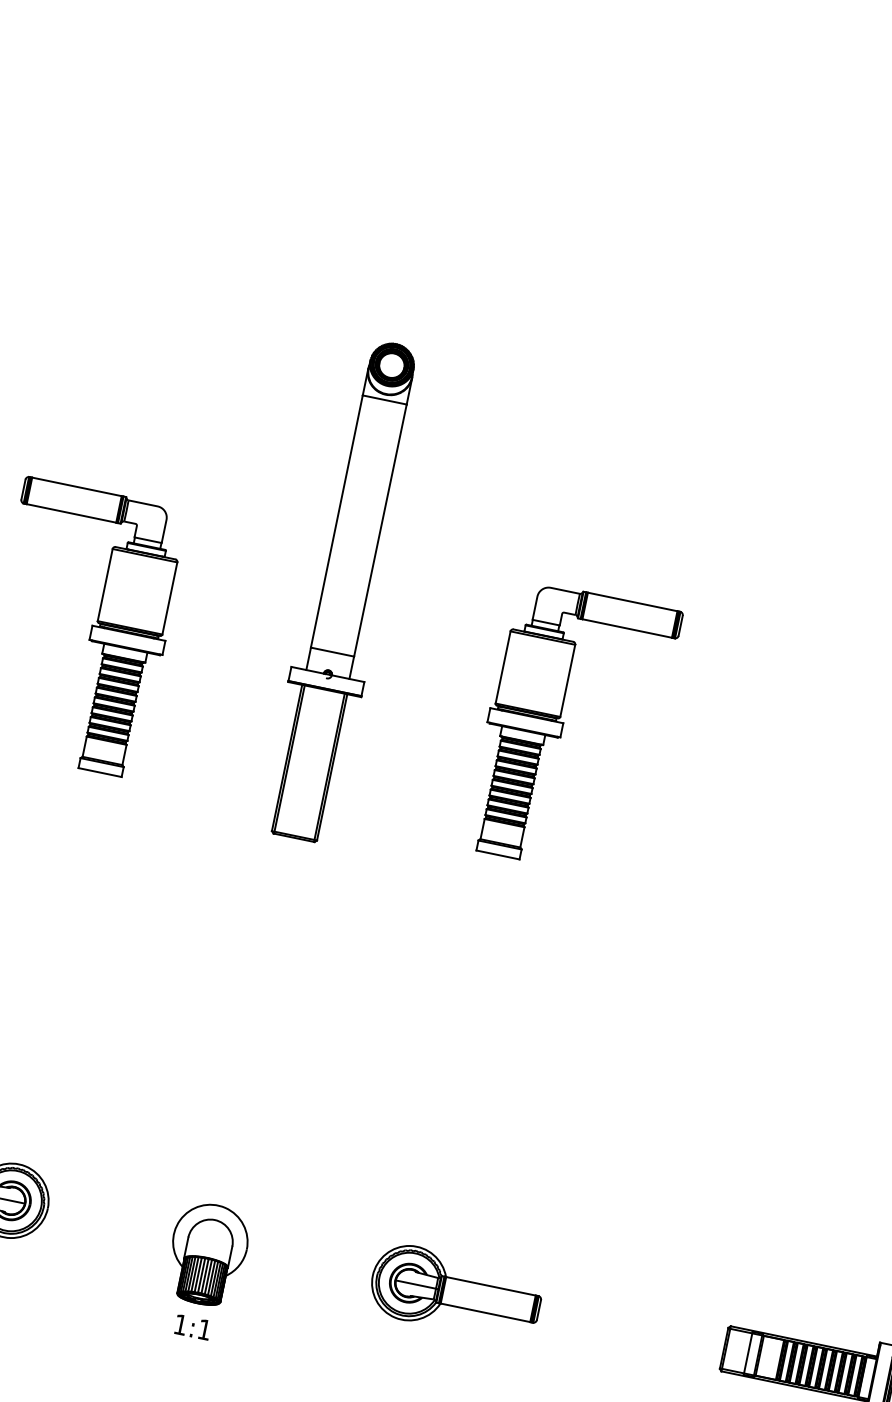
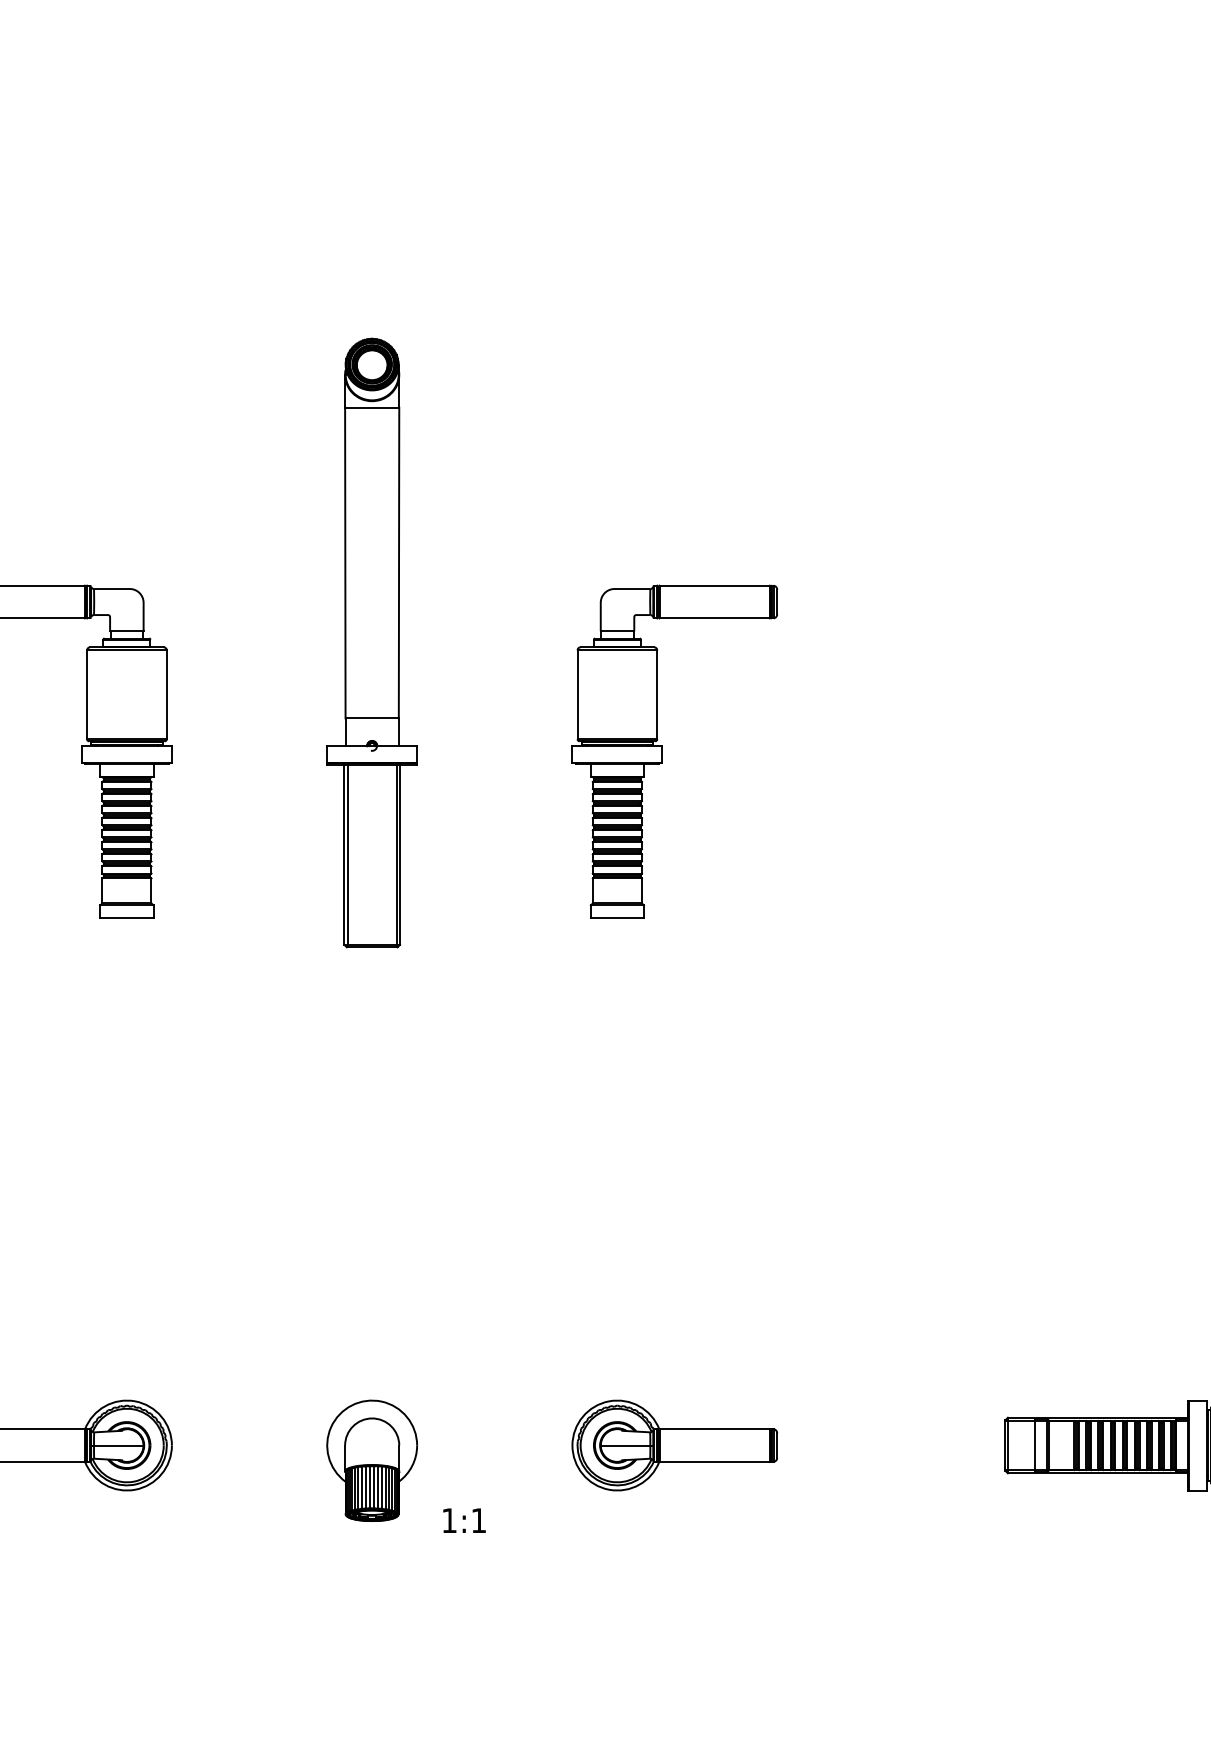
text: (192, 1327) -> (464, 1520), moved

